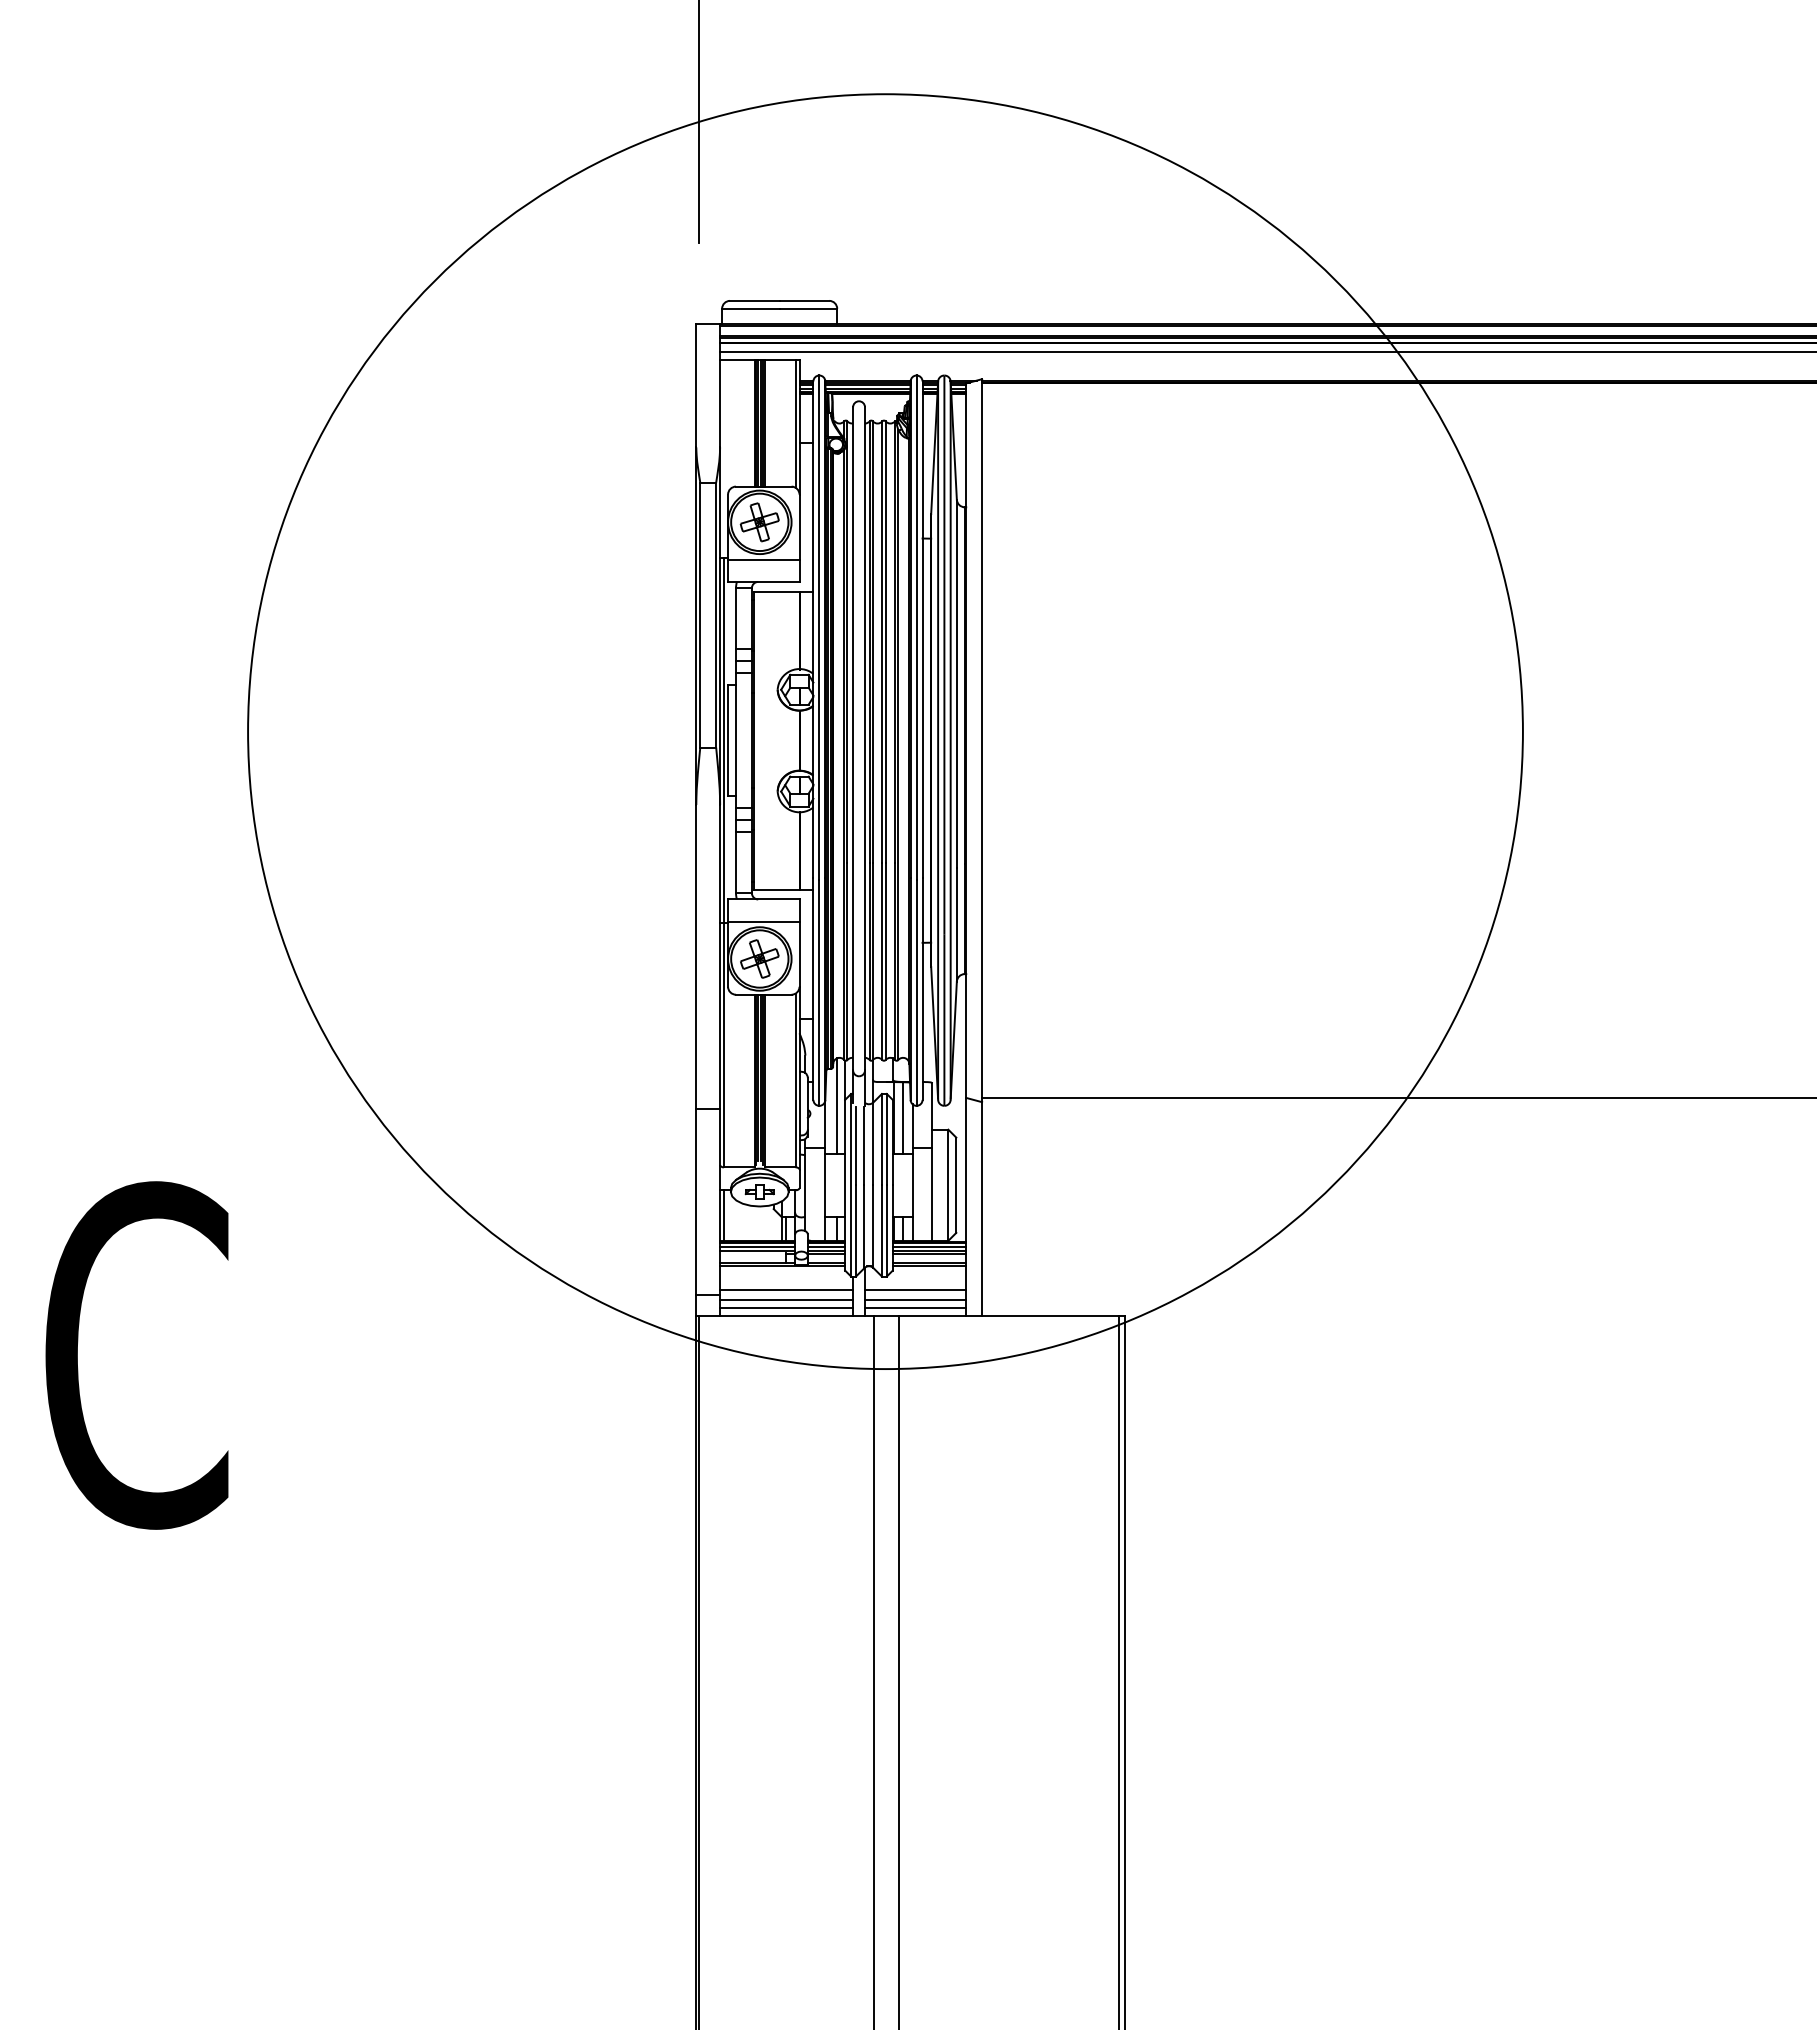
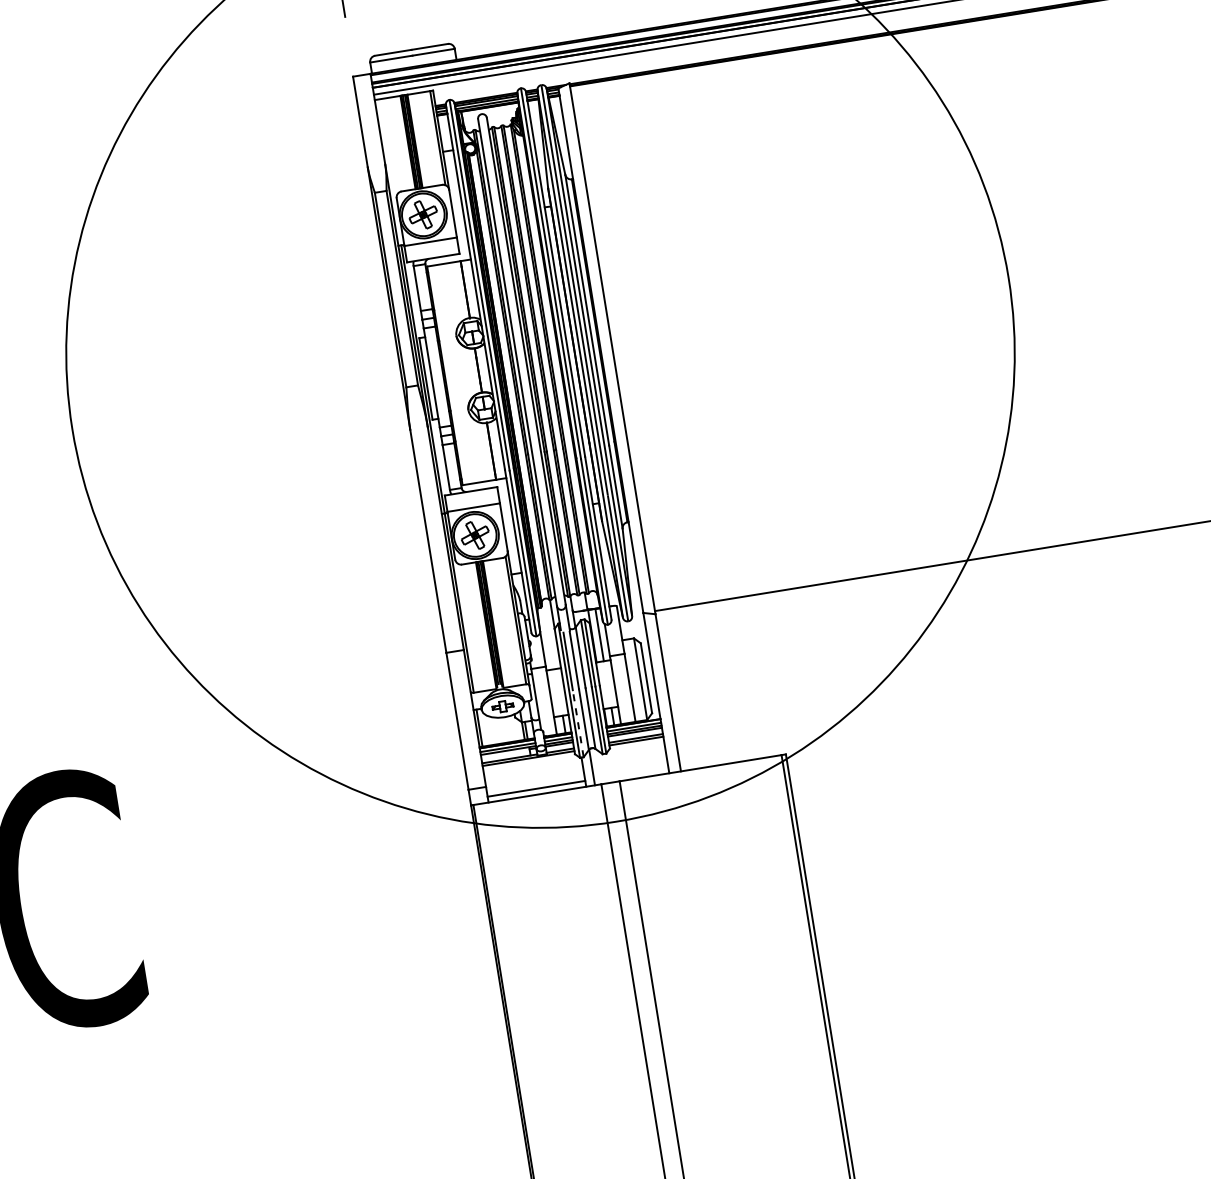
line: (837, 1105) -> (549, 633), removed
line: (856, 1230) -> (578, 723), solid -> dashed
line: (786, 1289) -> (534, 775), removed
line: (915, 1289) -> (628, 759), removed
line: (786, 1300) -> (535, 783), removed
line: (915, 1300) -> (630, 767), removed
line: (915, 1308) -> (631, 773), removed

